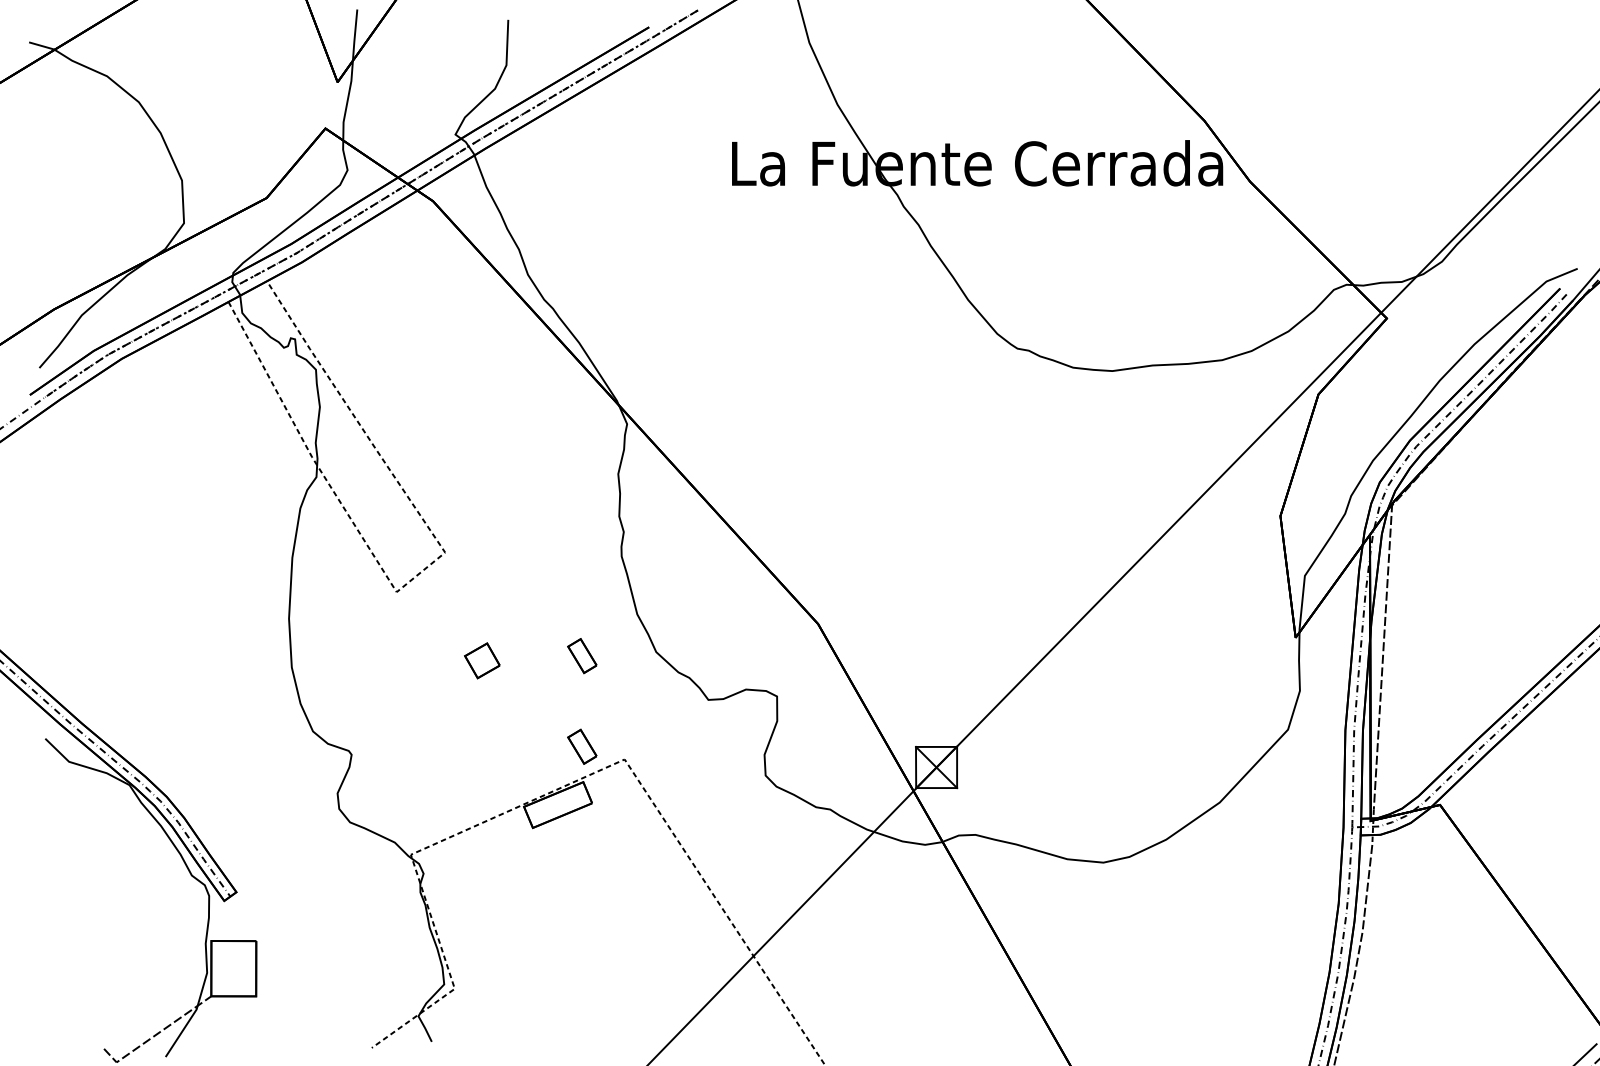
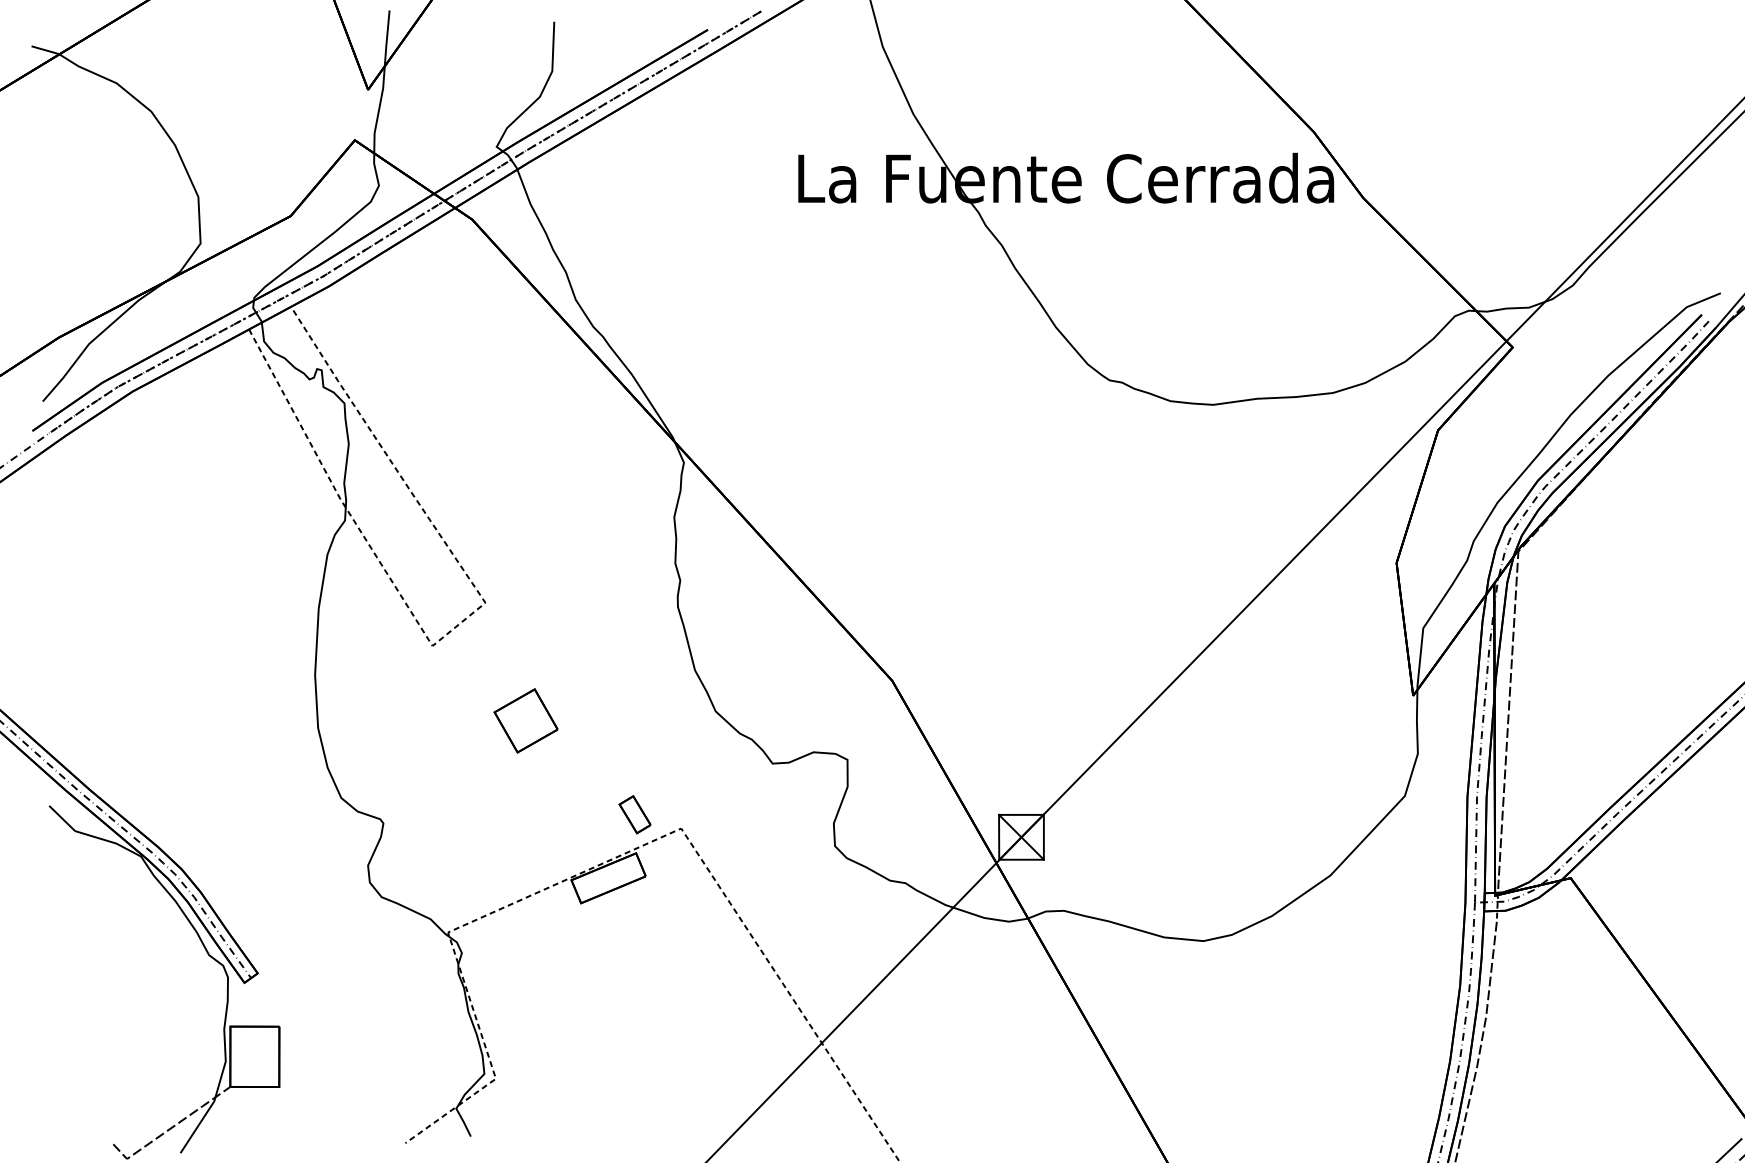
part: (581, 655) -> (634, 715), removed
part: (481, 660) -> (525, 720), size x1.67

